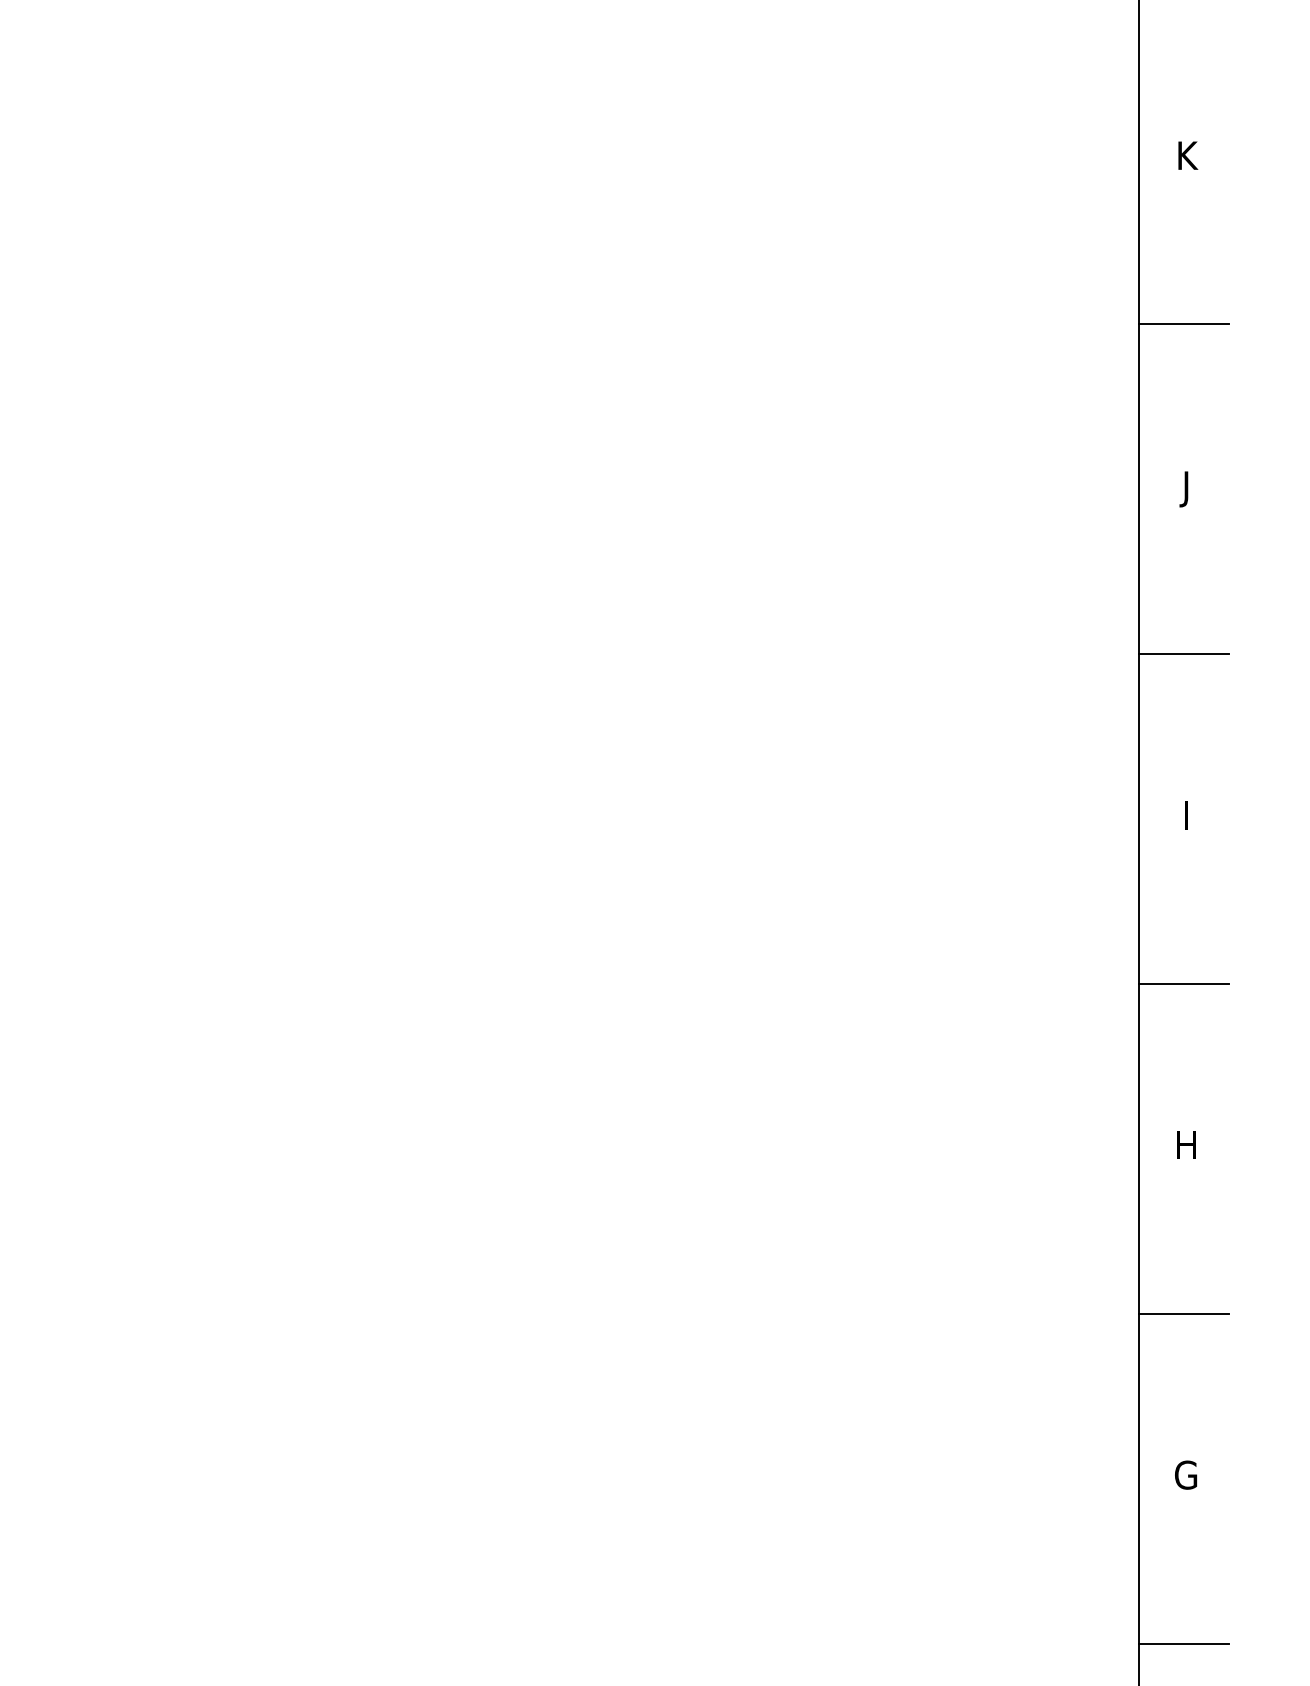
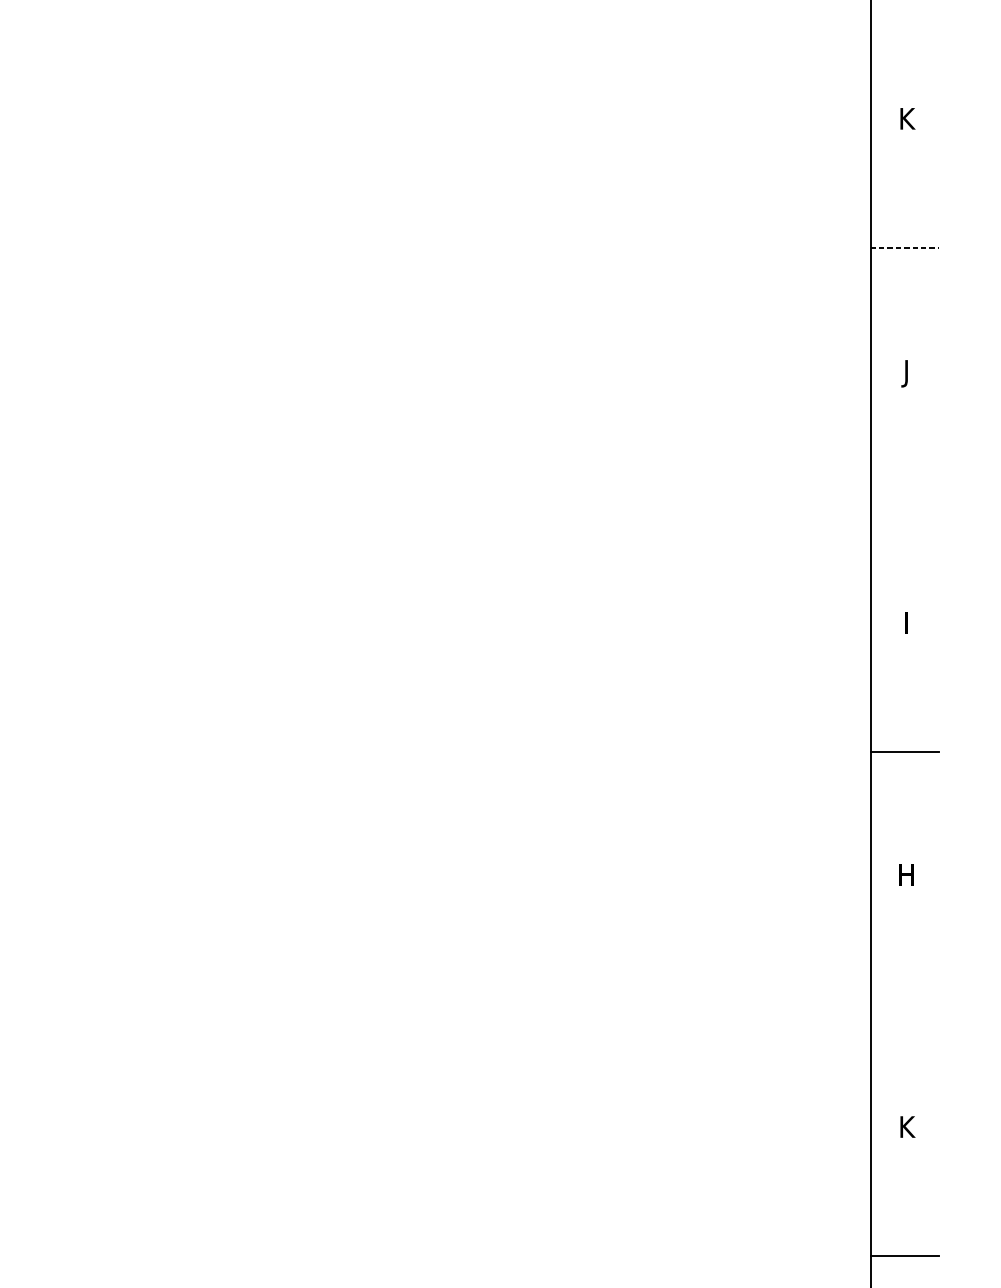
line: (1184, 324) -> (905, 247), solid -> dashed
line: (1183, 654) -> (904, 499), removed
line: (1183, 1313) -> (904, 1003), removed
text: (1186, 1474) -> (906, 1126), G -> K

